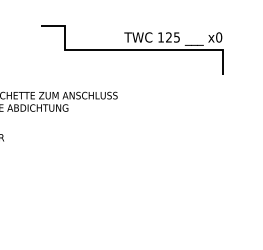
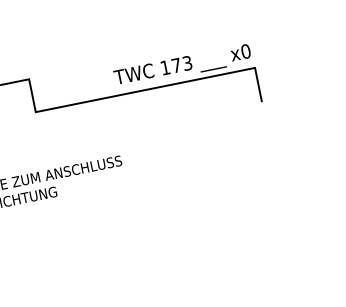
text: (172, 37) -> (181, 64), 125 -> 173

